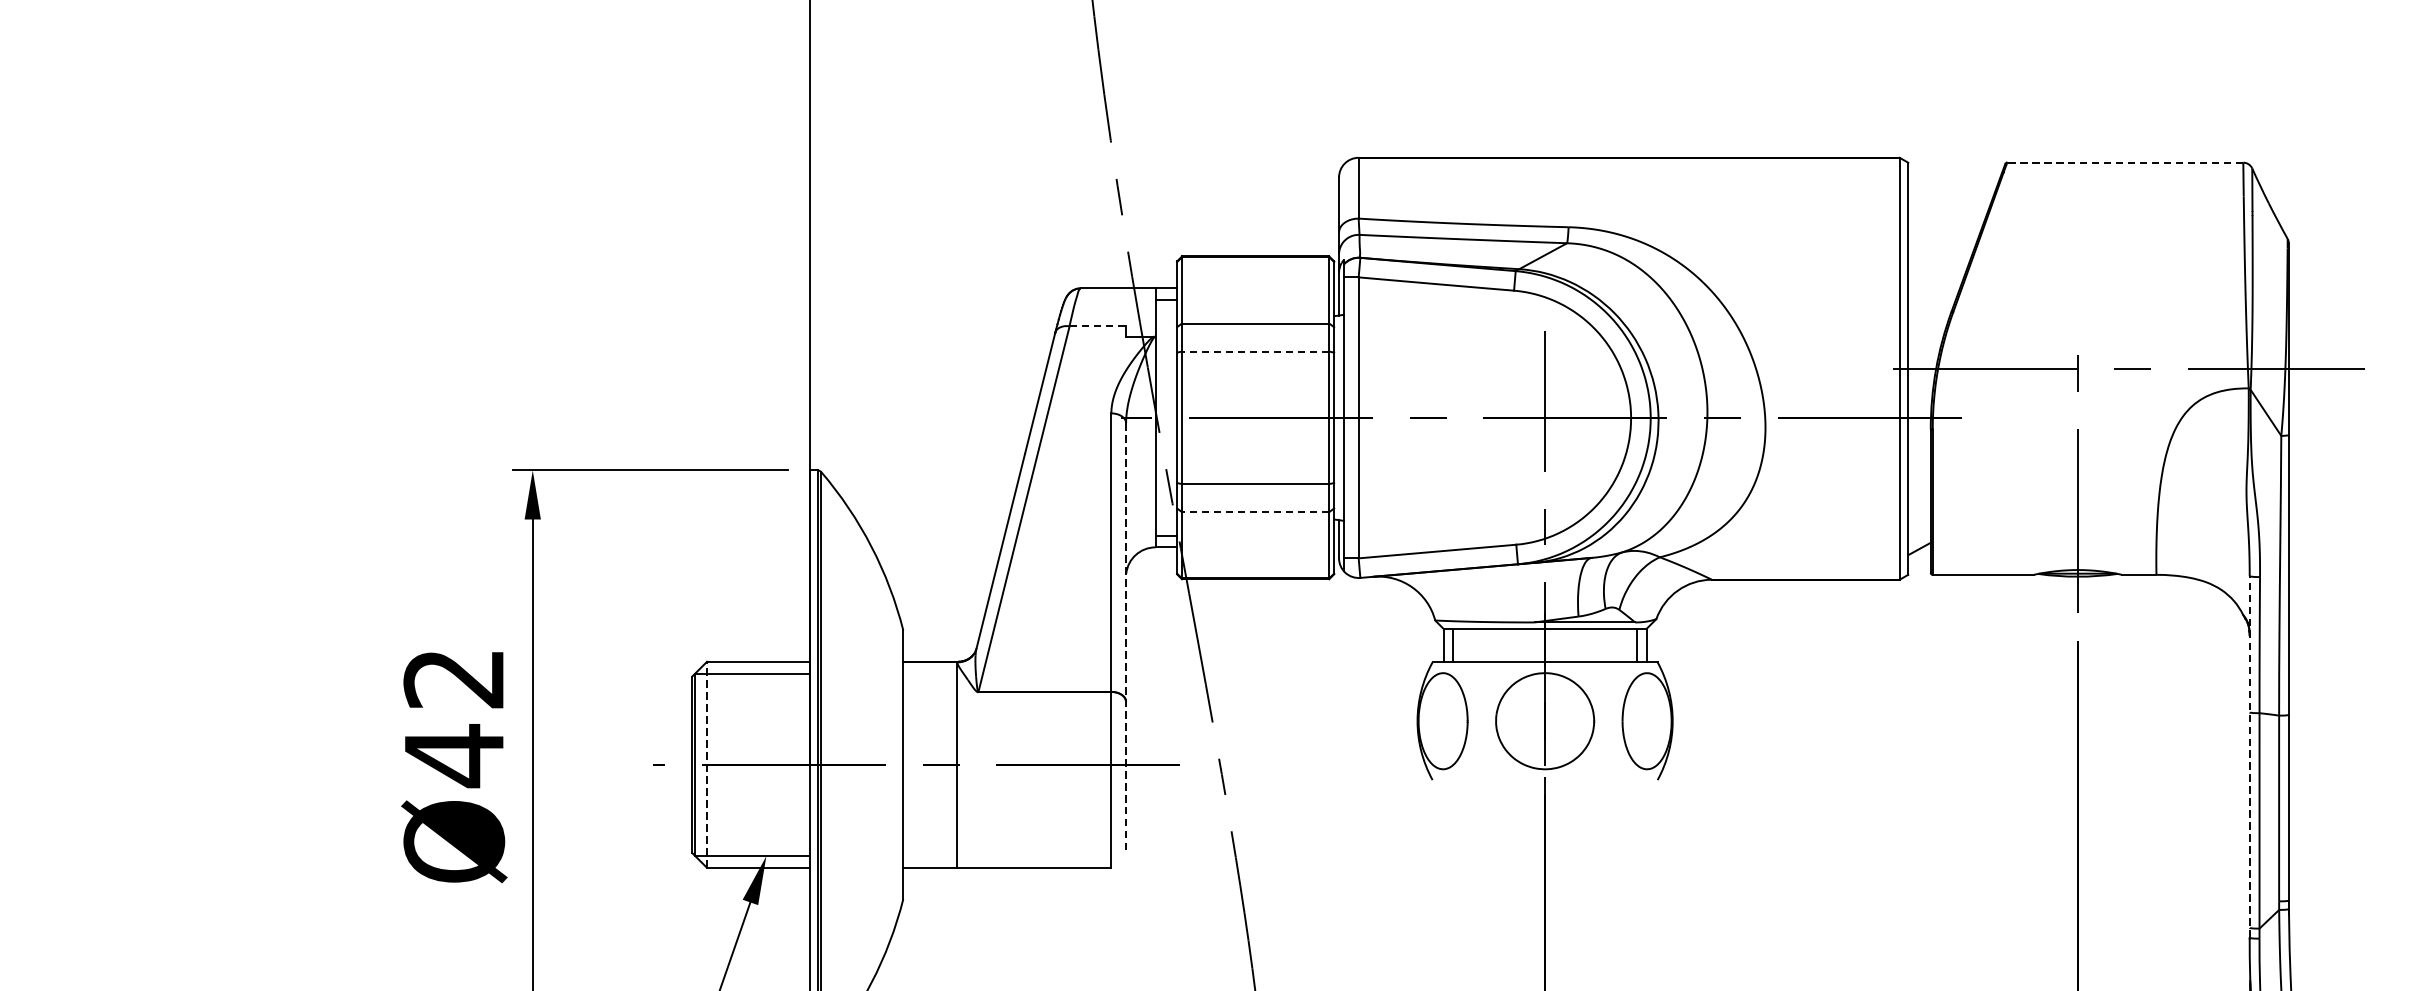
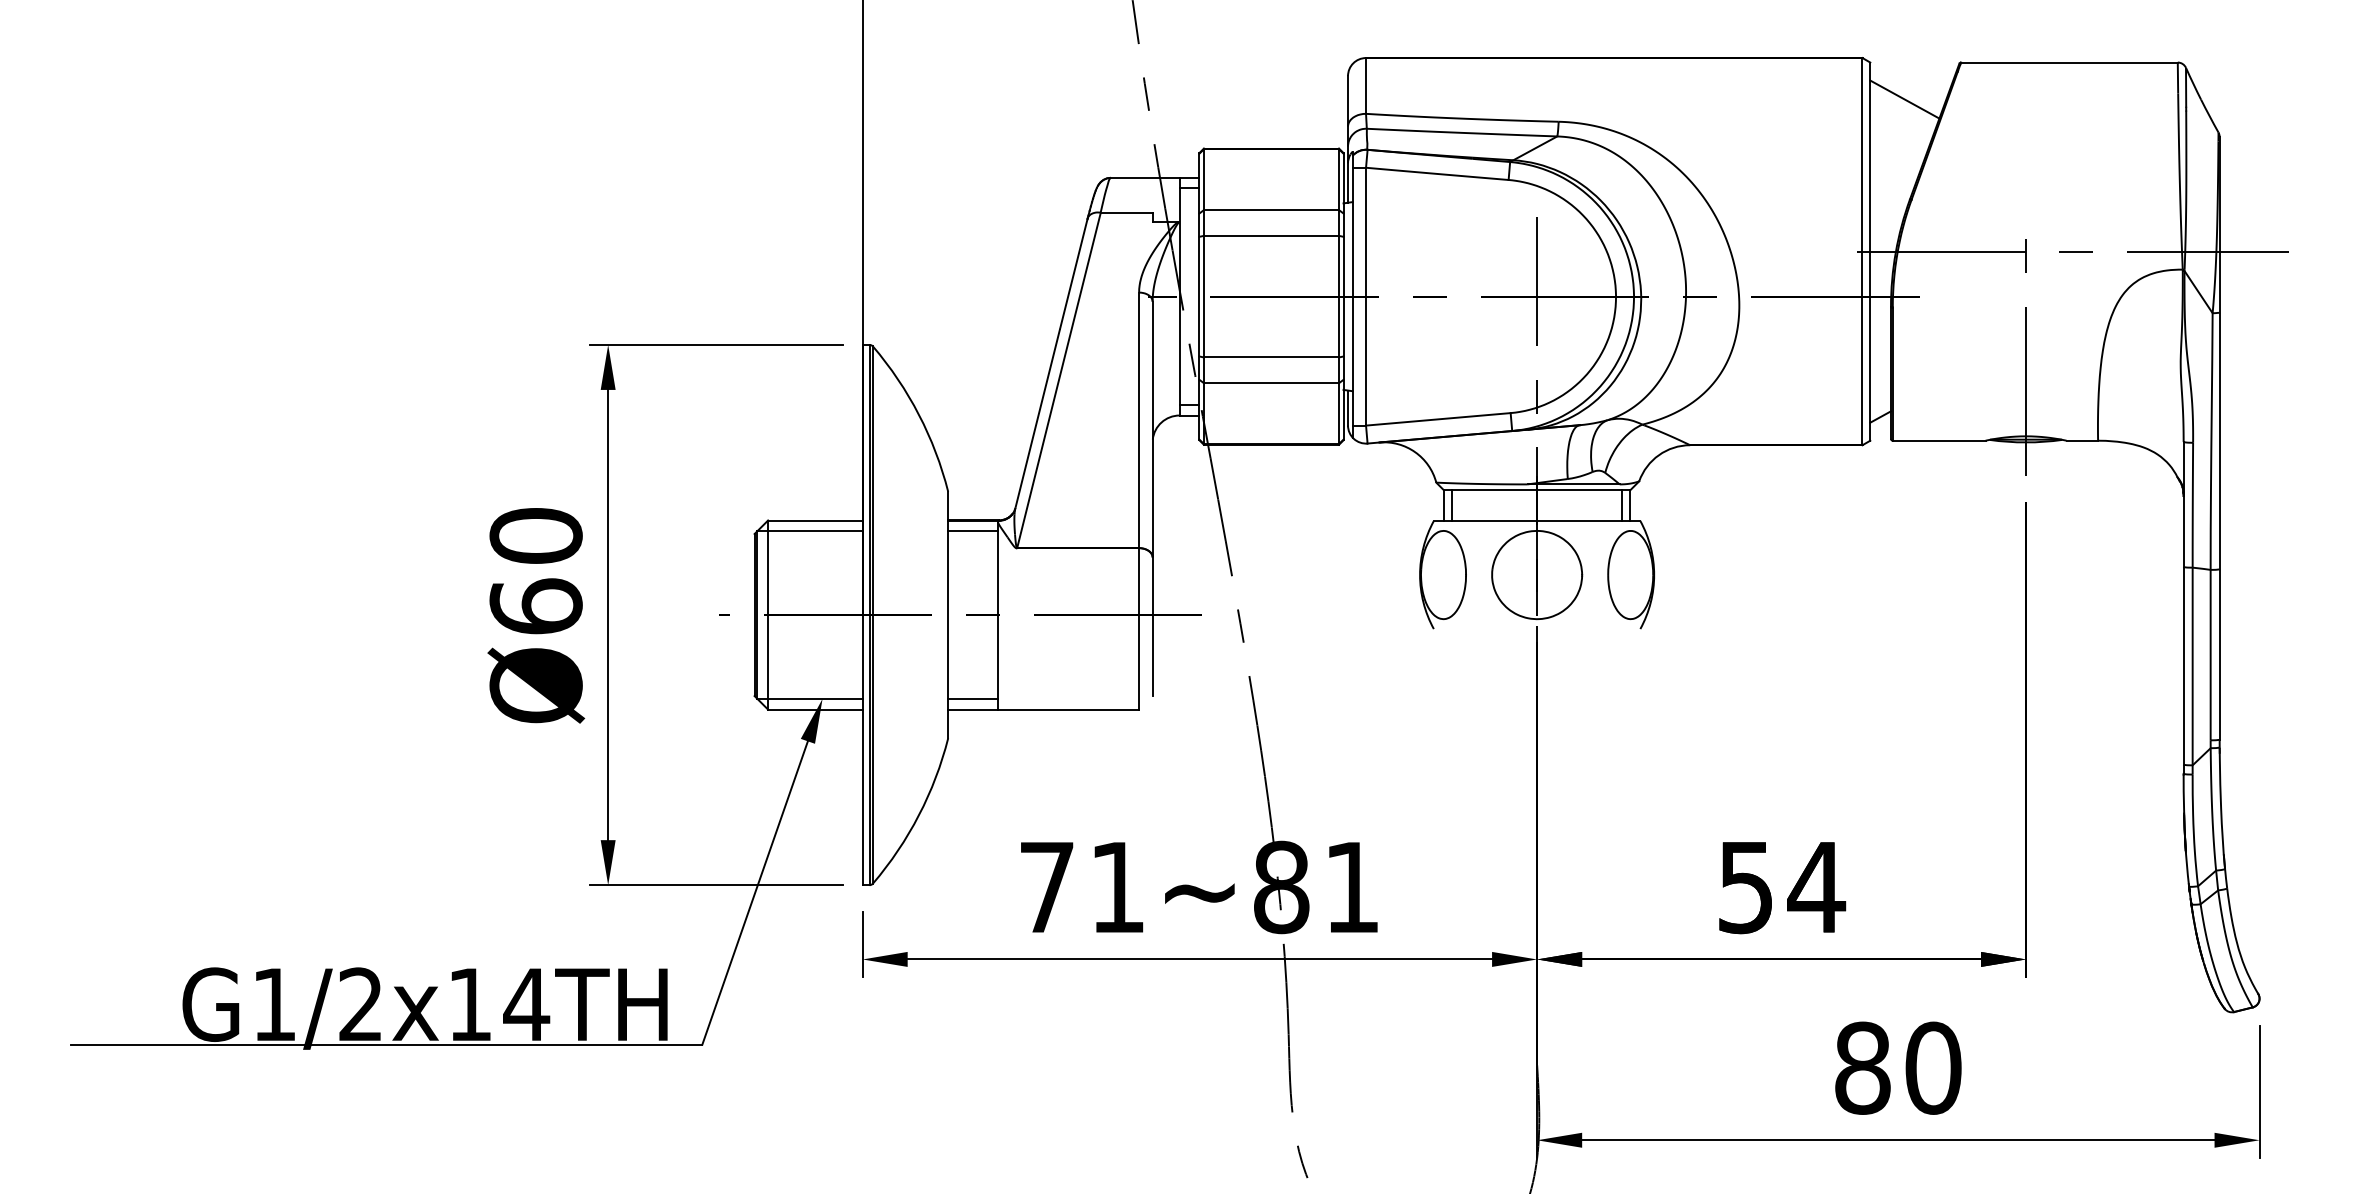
line: (2124, 162) -> (2068, 62), dashed -> solid
line: (1945, 202) -> (1904, 99), added
line: (1097, 326) -> (1126, 212), dashed -> solid
line: (1255, 351) -> (1271, 235), dashed -> solid
line: (1255, 512) -> (1271, 383), dashed -> solid
line: (1125, 638) -> (1152, 499), dashed -> solid
line: (929, 673) -> (972, 531), added
text: (453, 718) -> (535, 572), Ø42 -> Ø60
line: (2249, 756) -> (2183, 607), dashed -> solid
line: (707, 765) -> (768, 615), dashed -> solid
line: (929, 855) -> (972, 698), added

